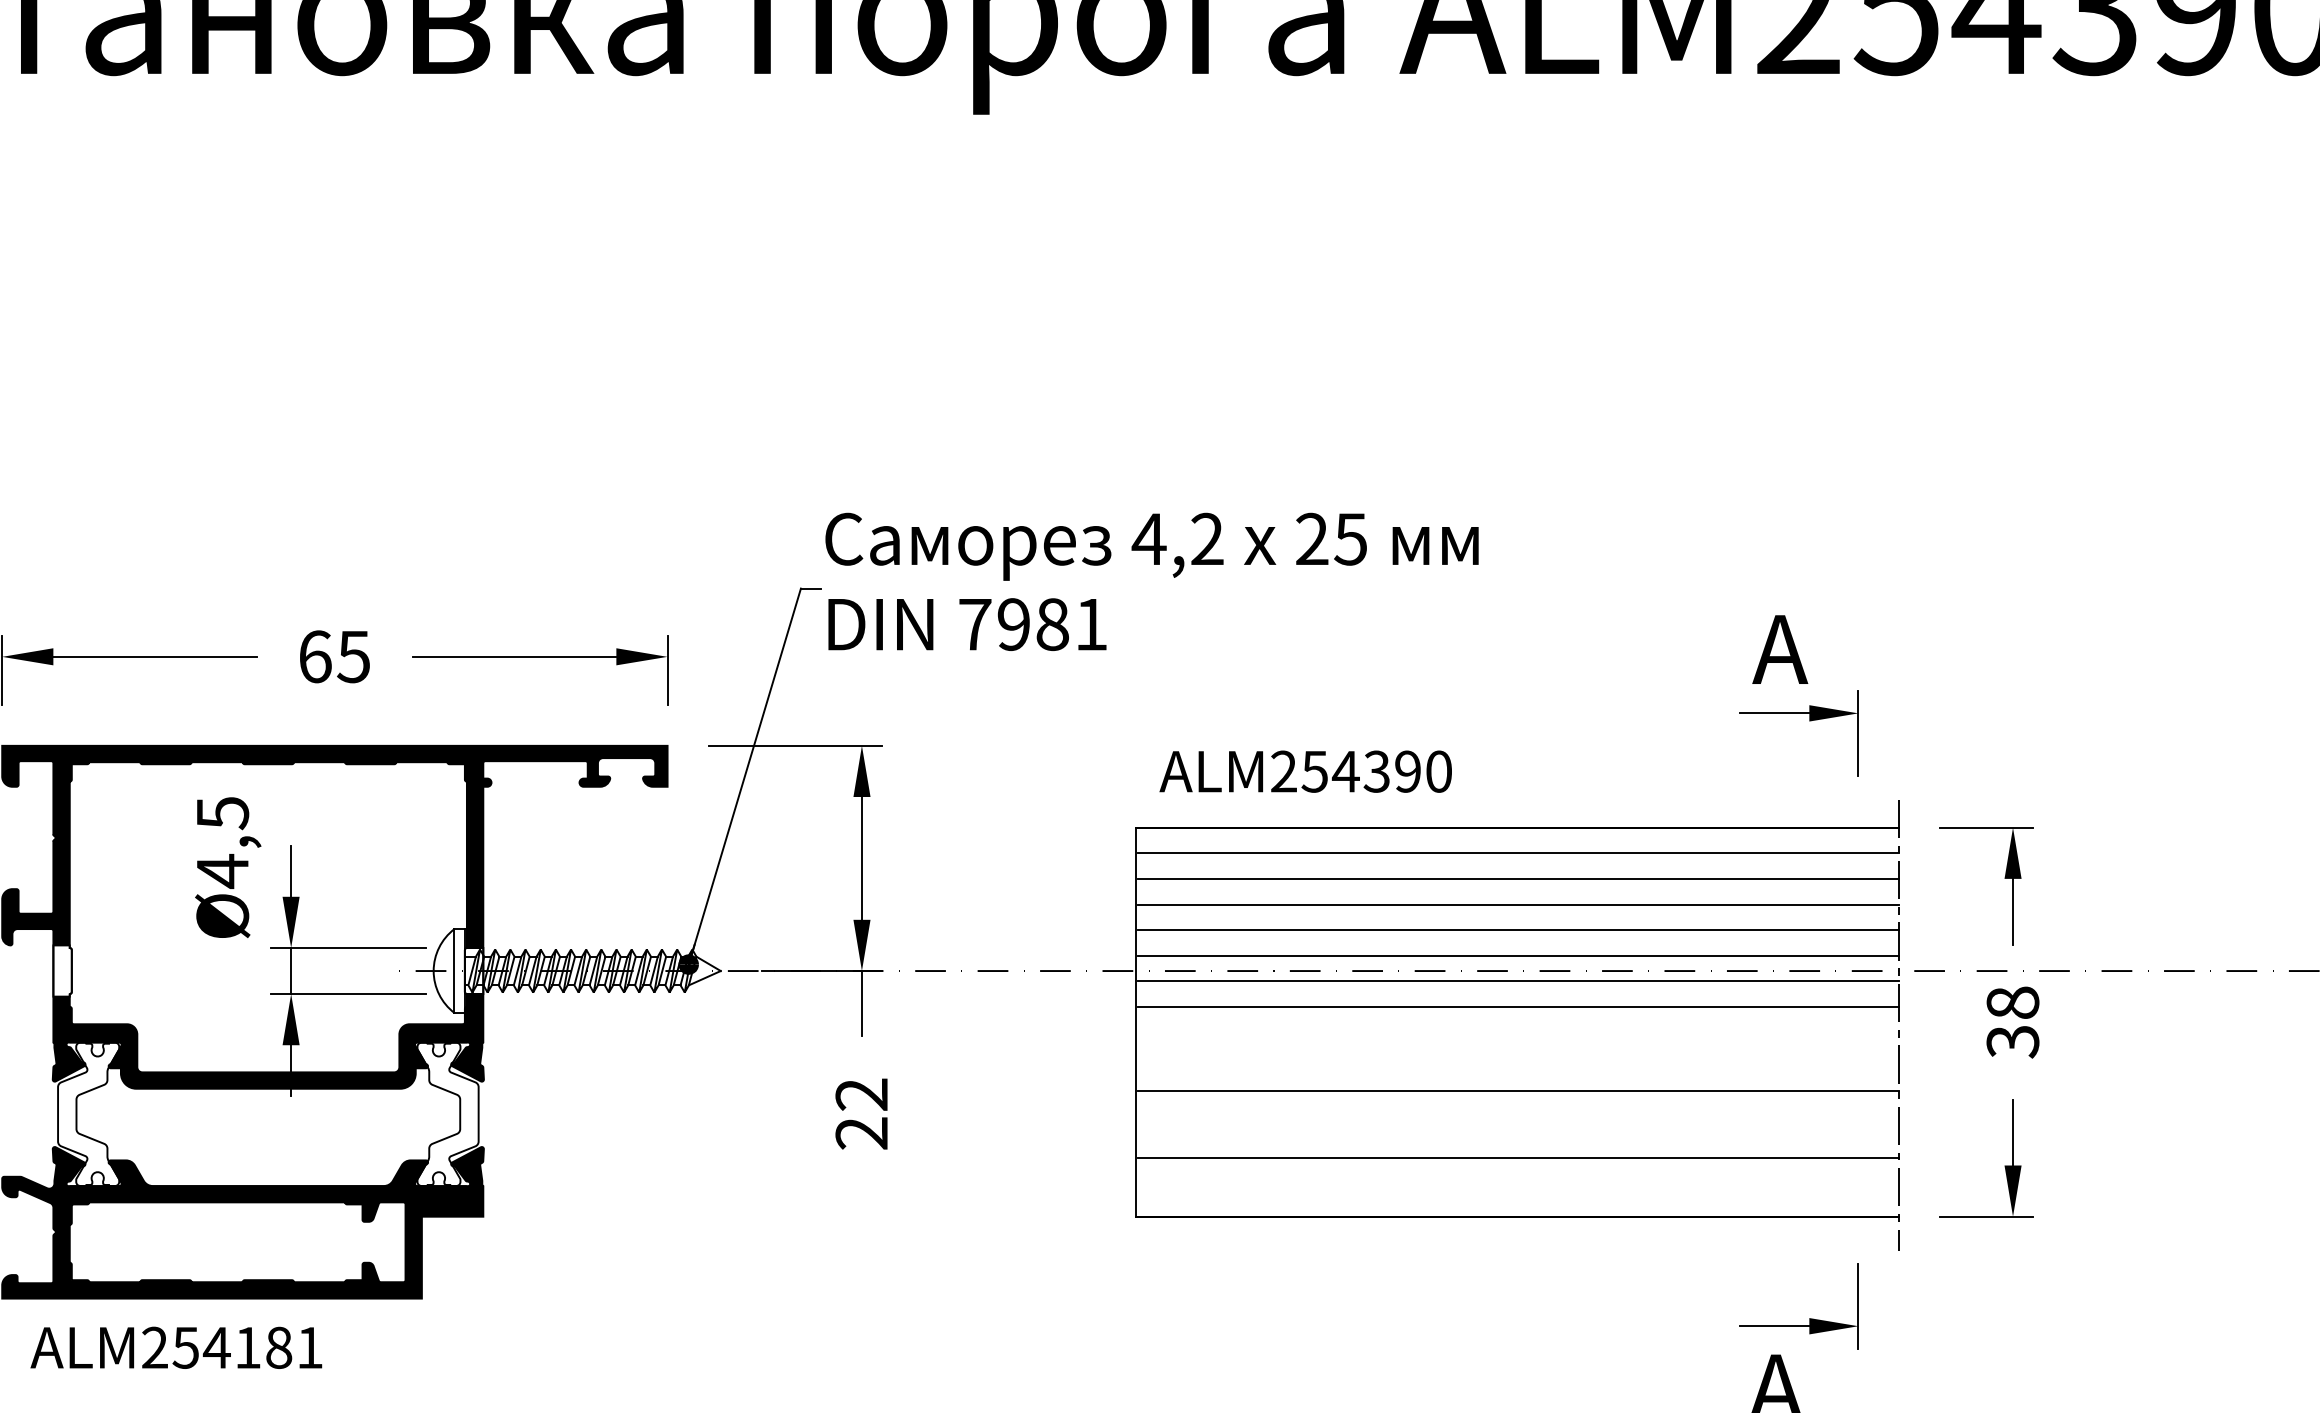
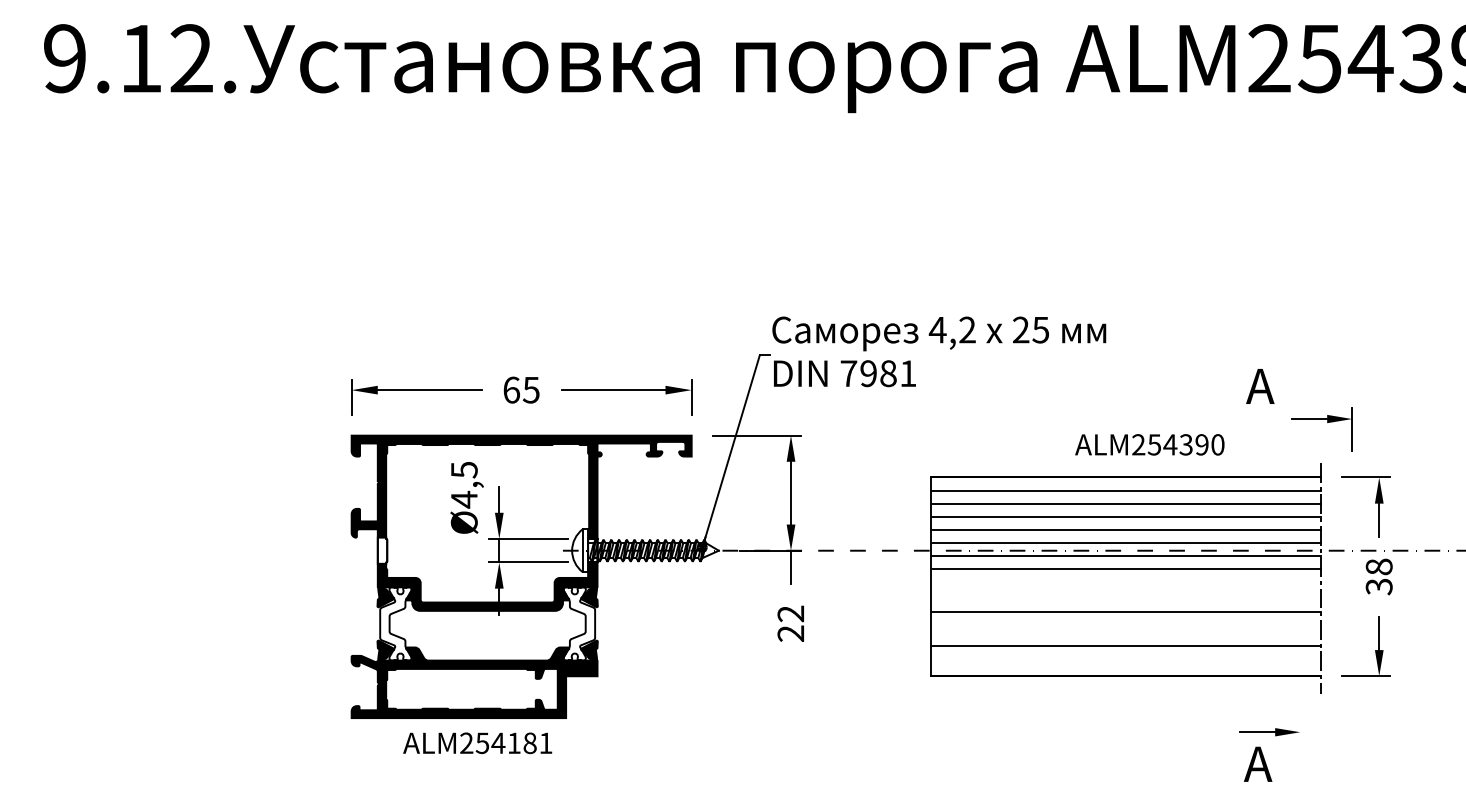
part: (1809, 722) -> (1327, 423), moved
text: (1305, 770) -> (1149, 444), moved
line: (1858, 1305) -> (1300, 721), removed
text: (176, 1348) -> (477, 743), moved

